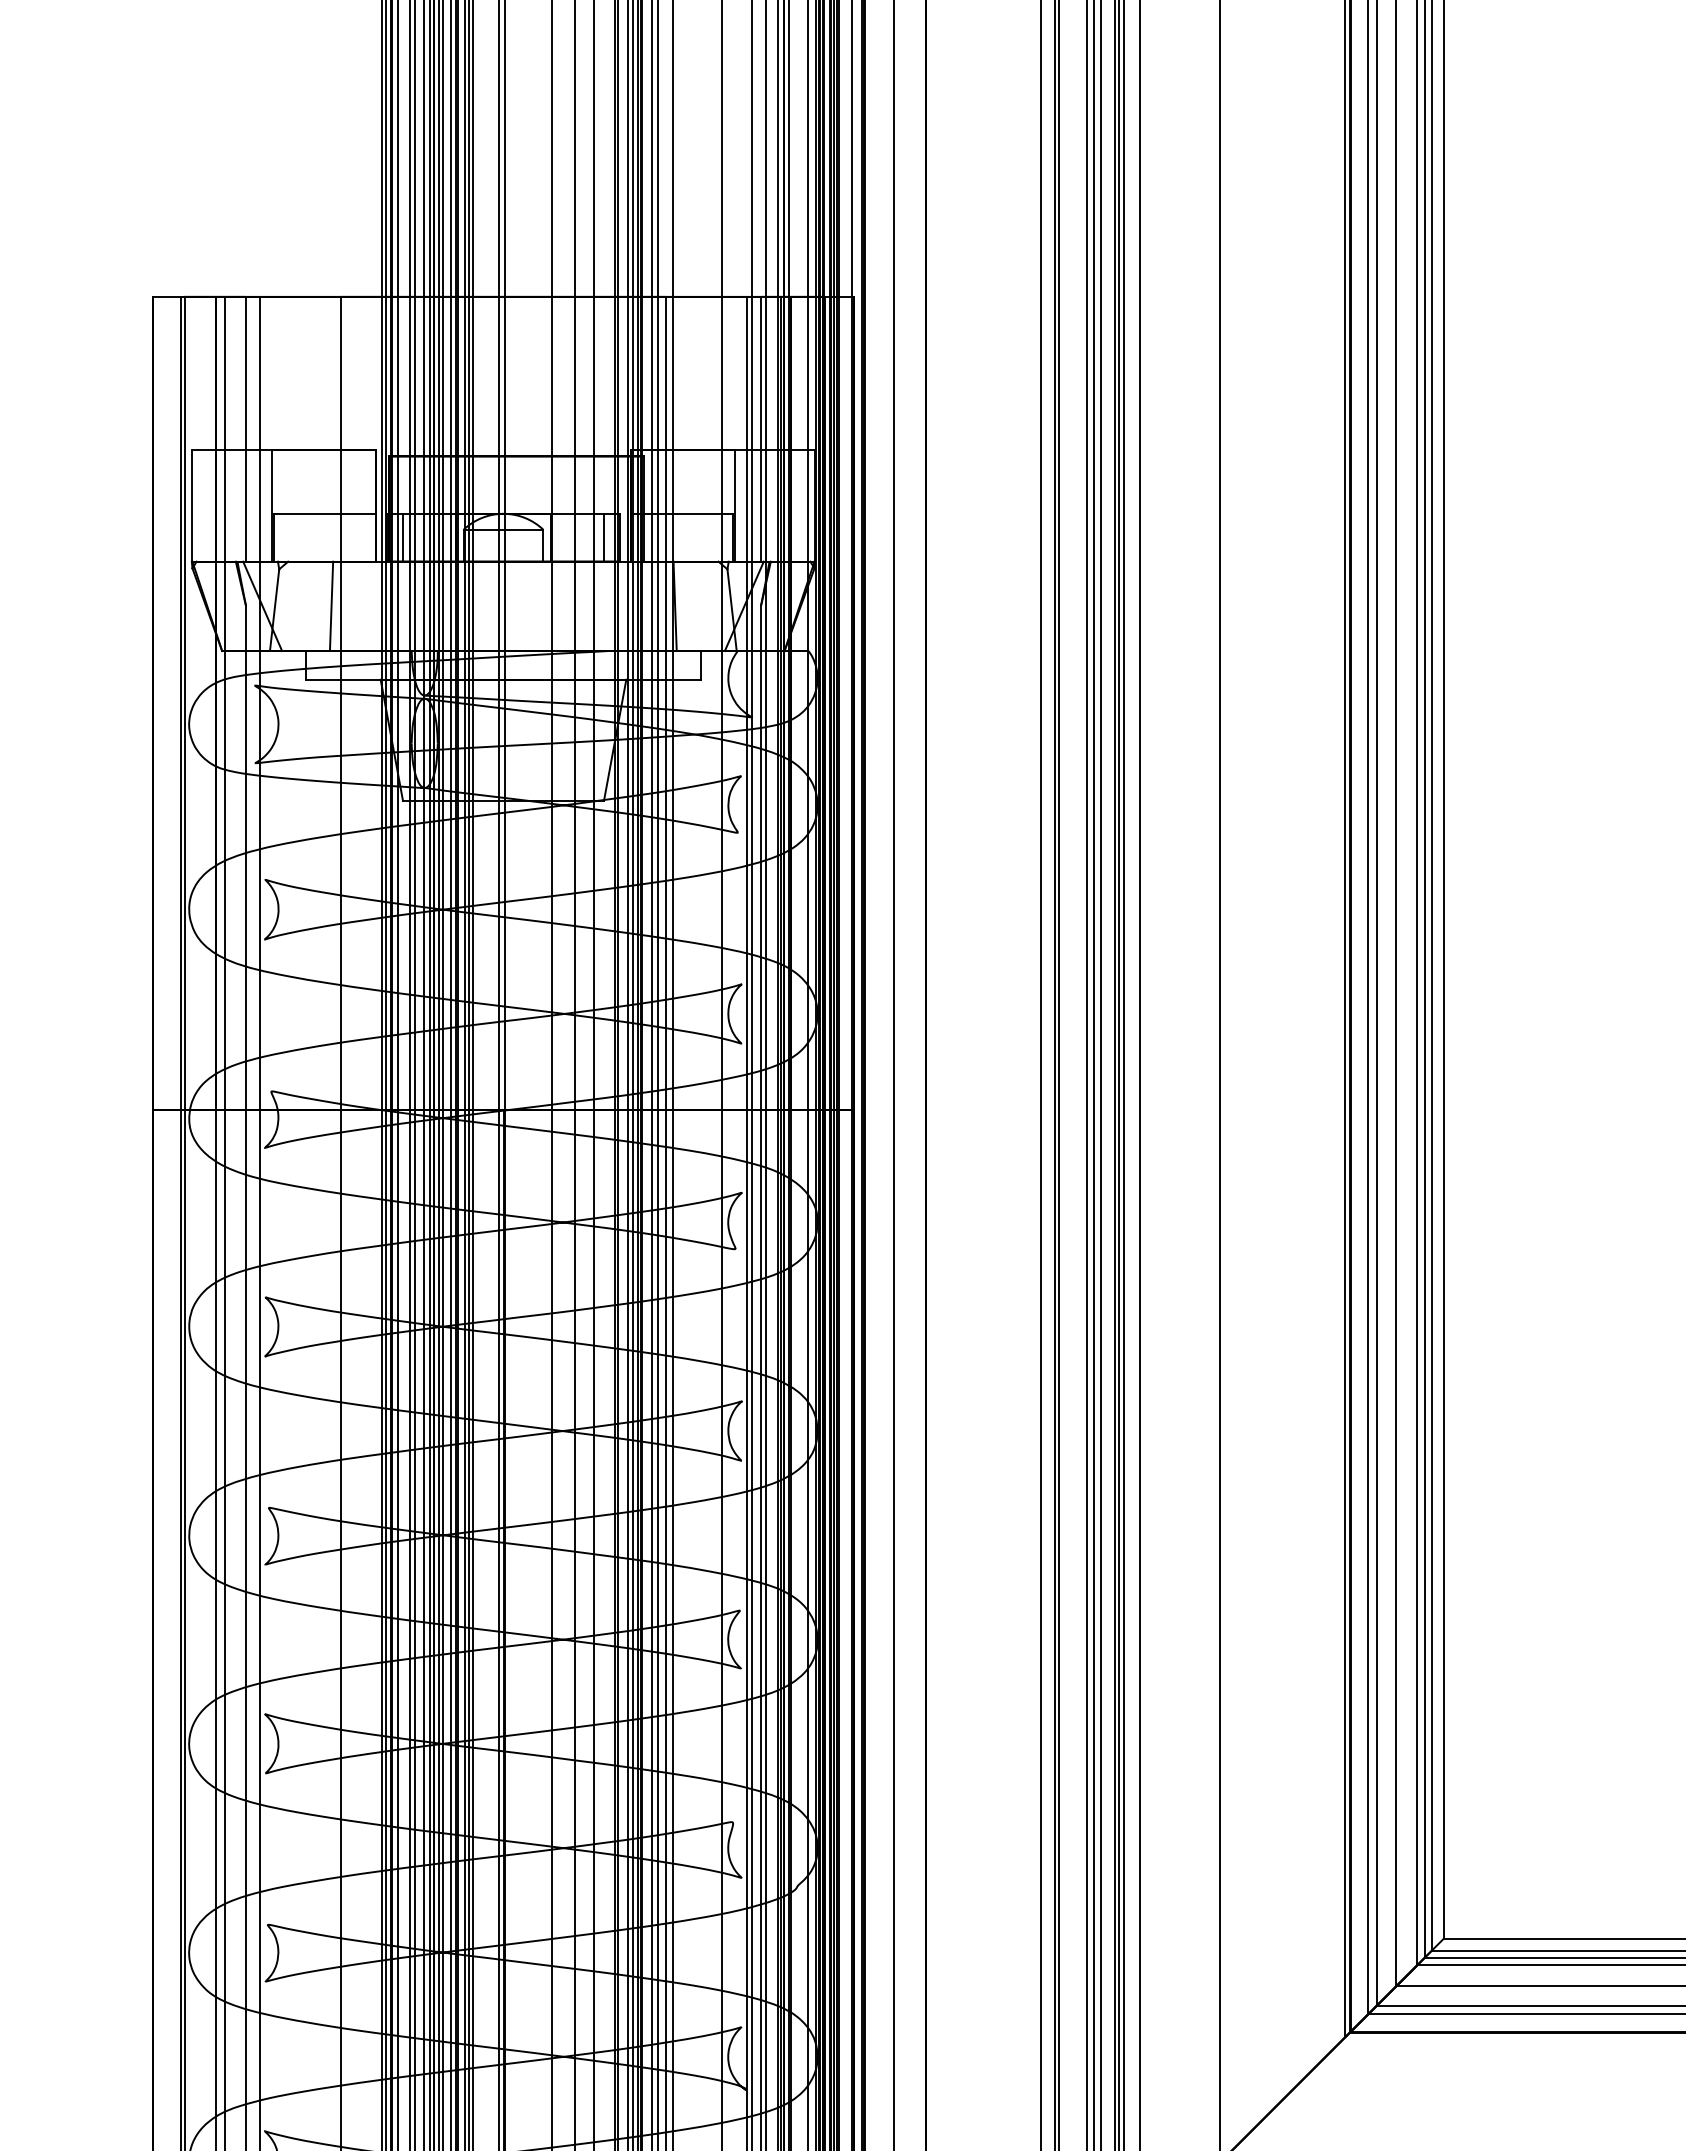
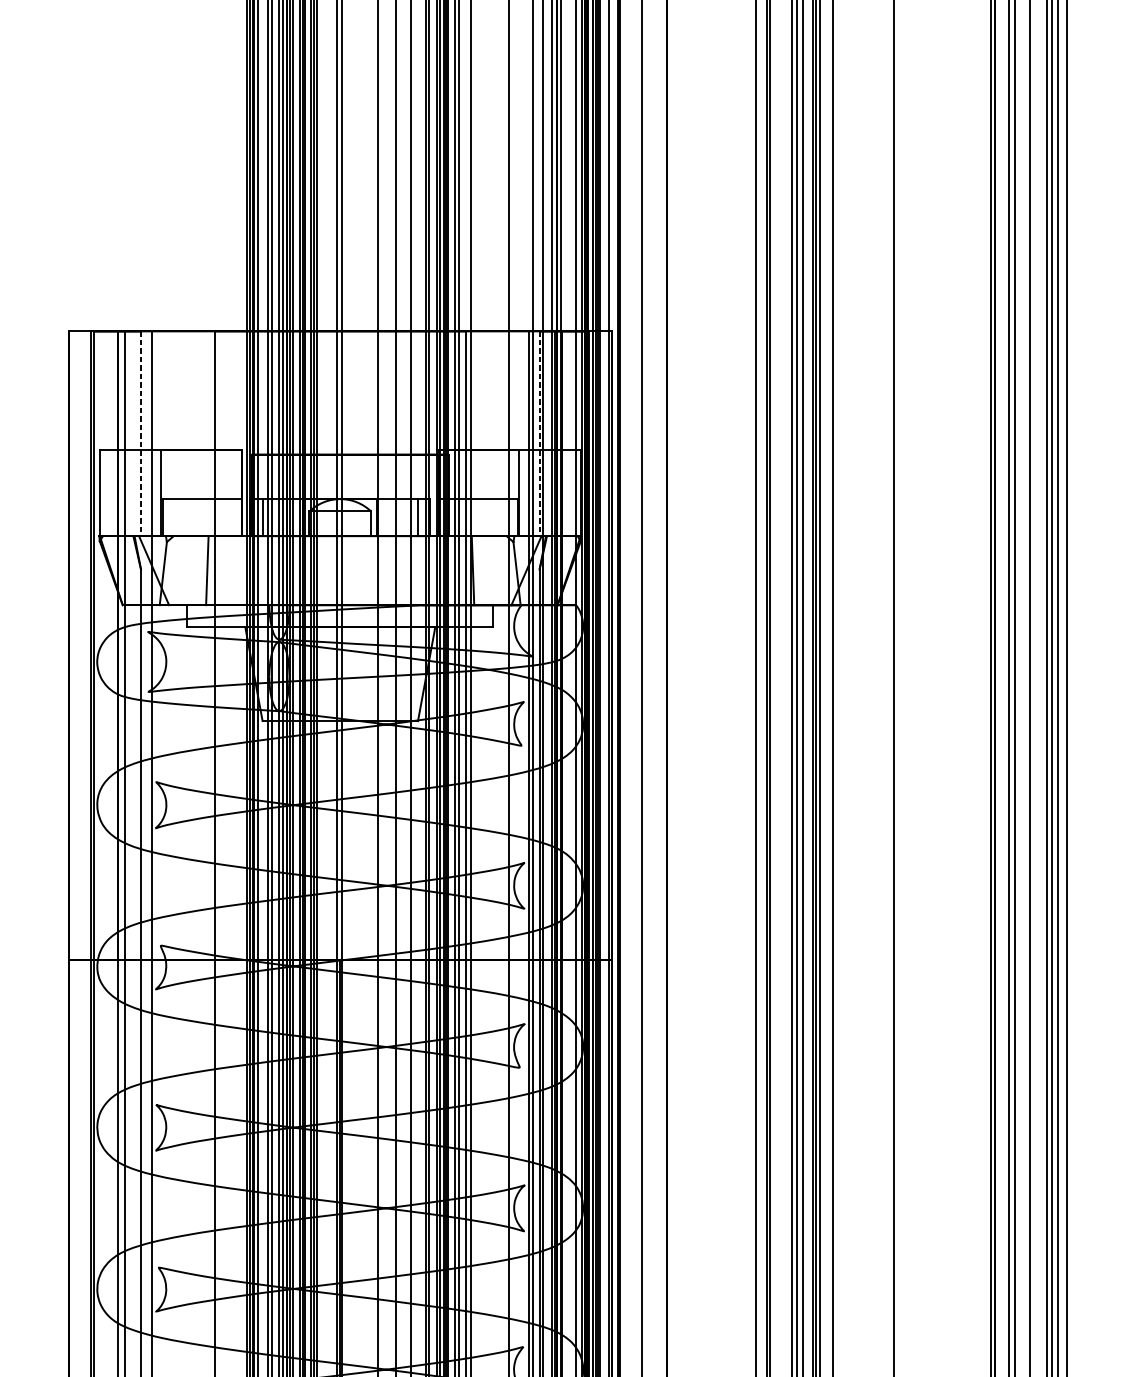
line: (245, 429) -> (140, 433), solid -> dashed
line: (761, 429) -> (539, 433), solid -> dashed

